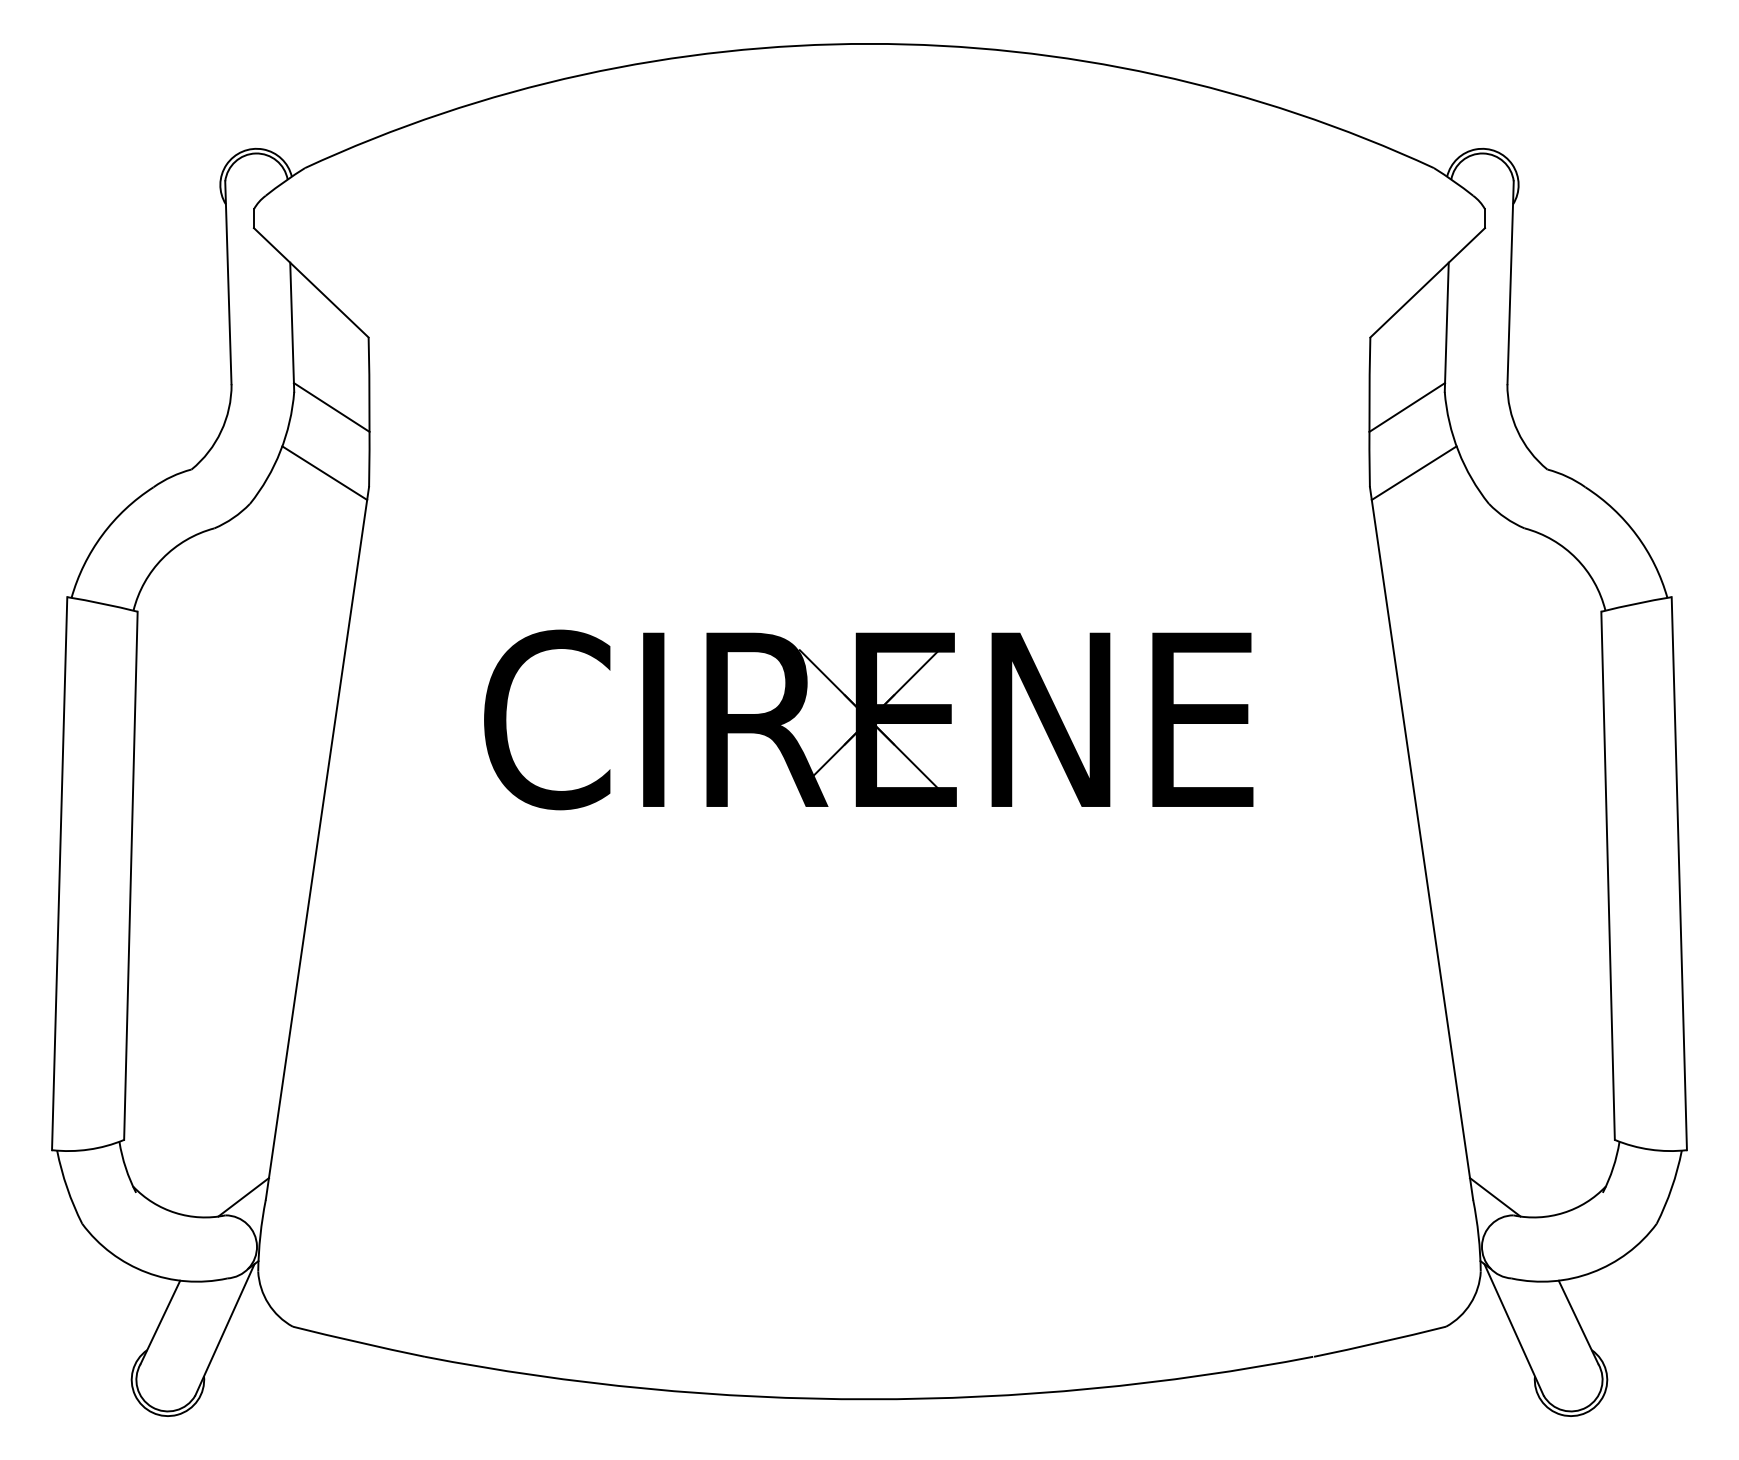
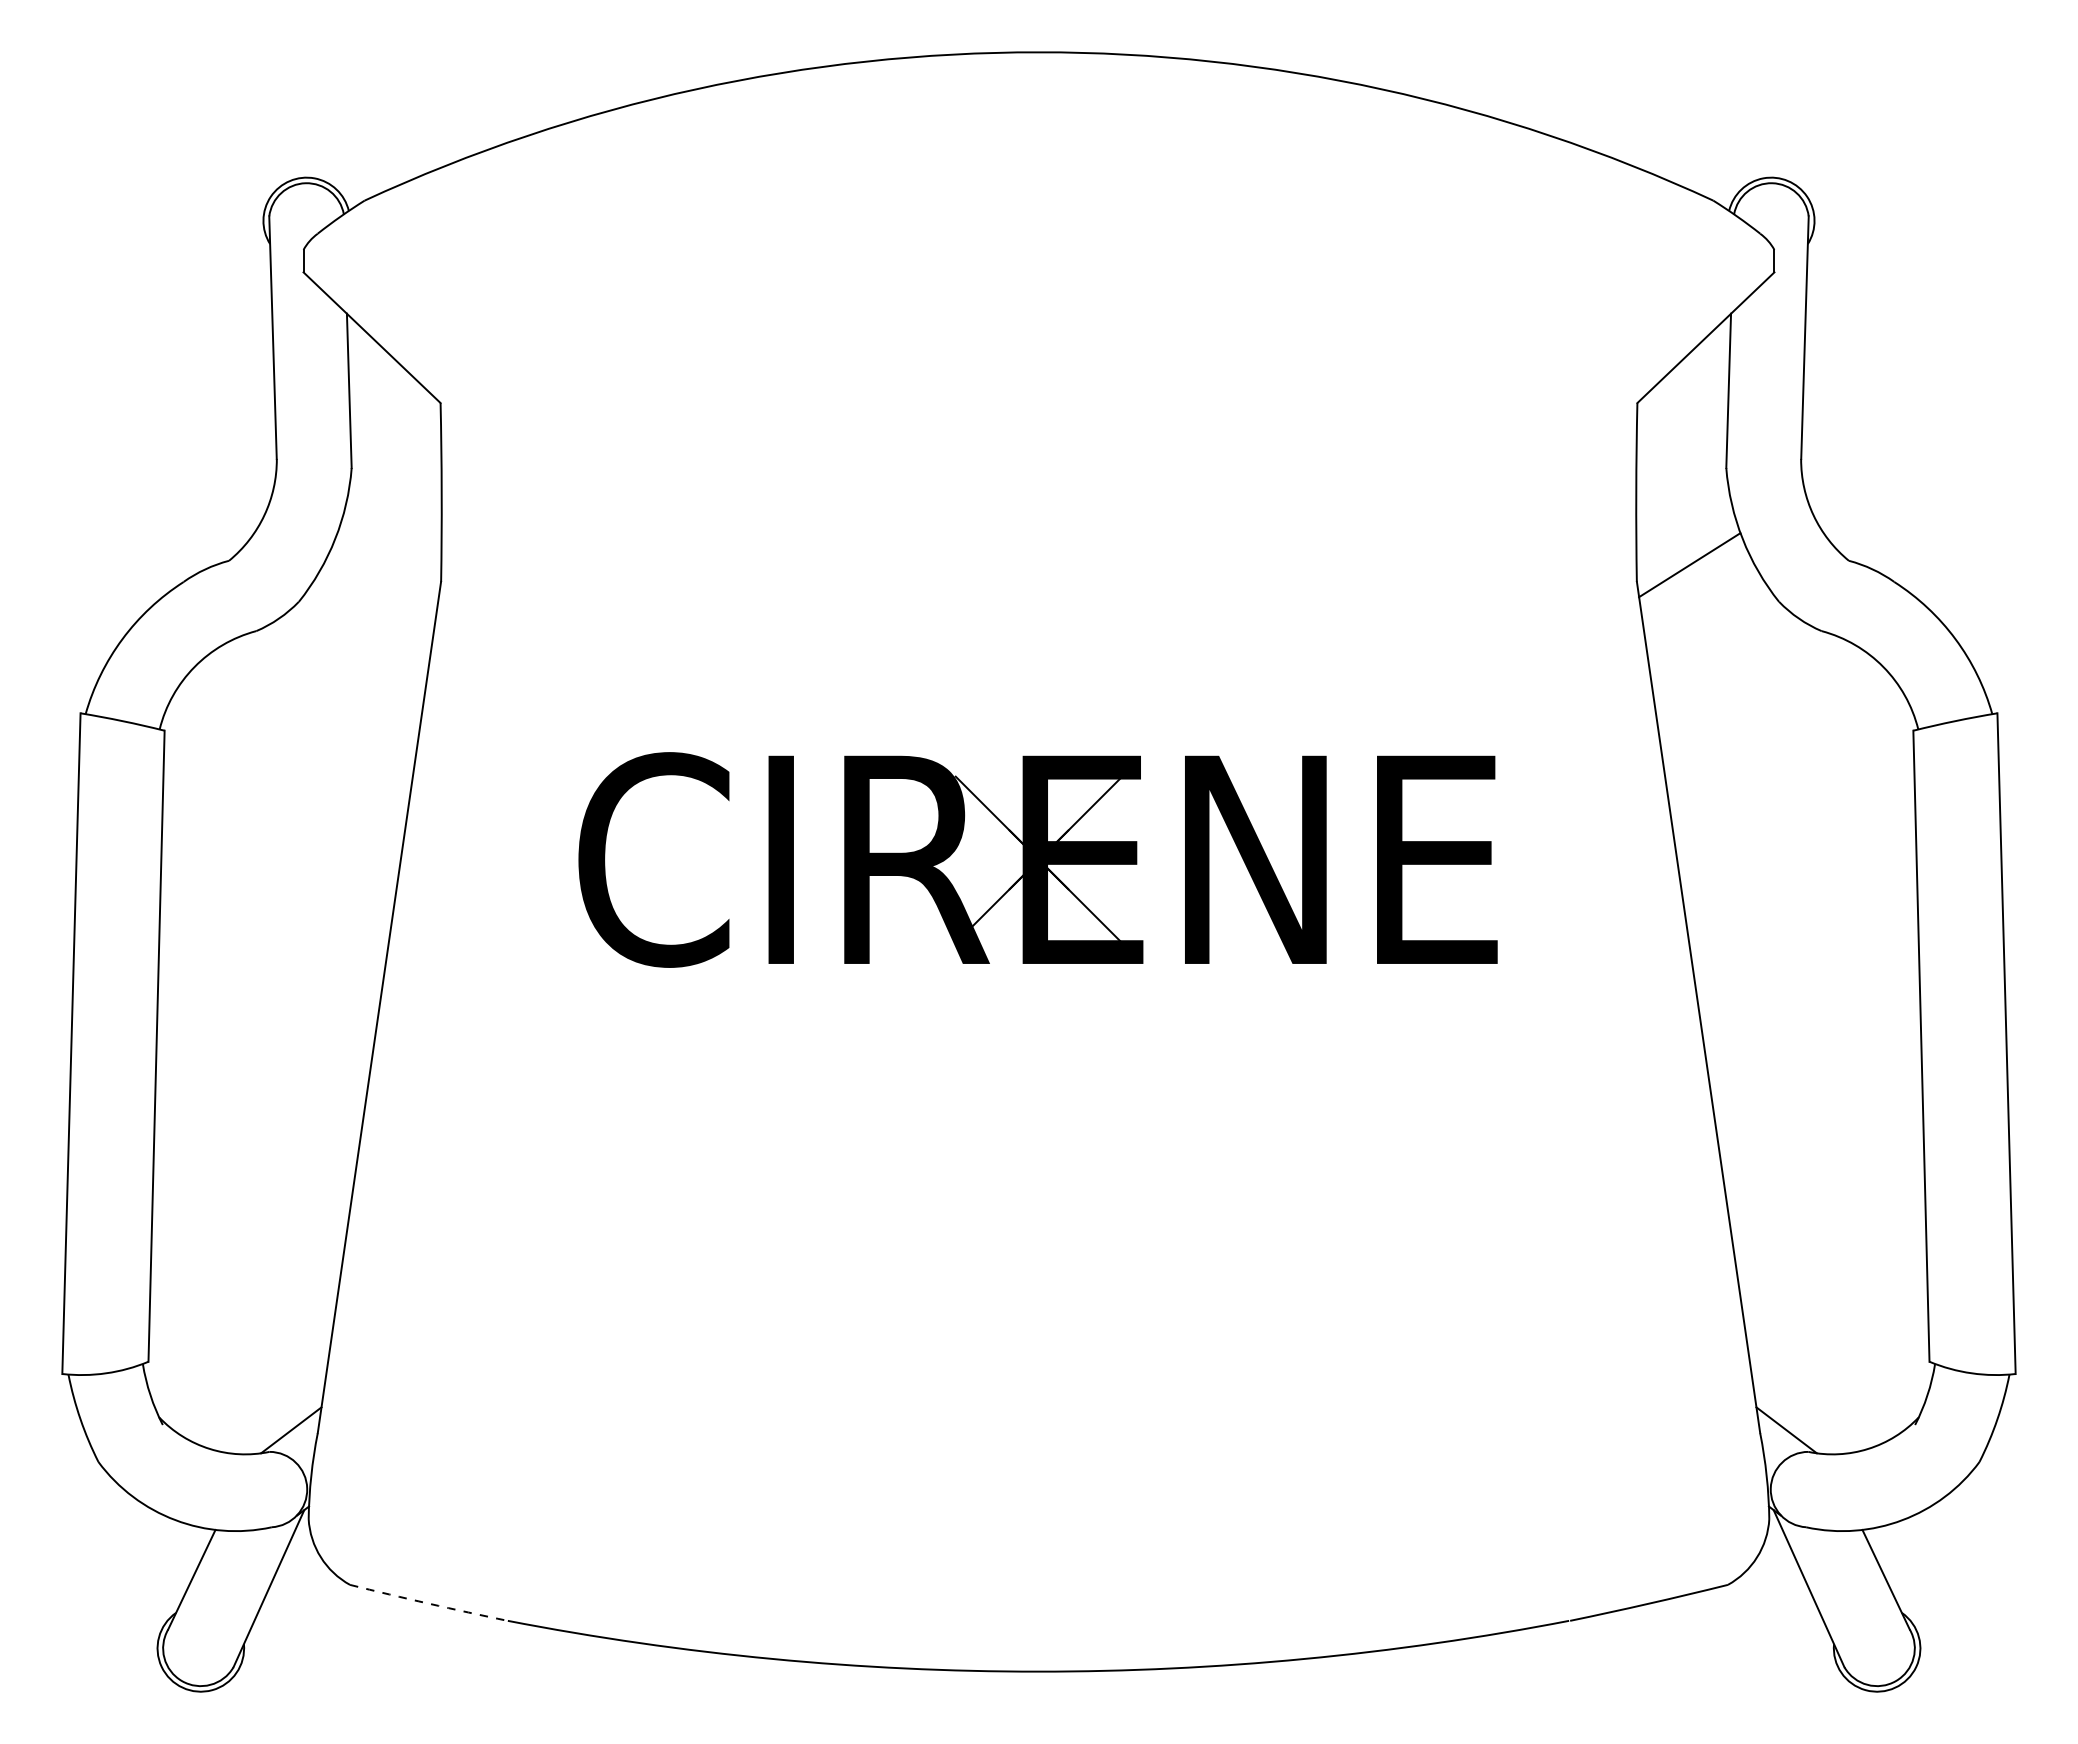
line: (331, 407) -> (396, 486), removed
line: (1407, 407) -> (1681, 486), removed
line: (324, 473) -> (387, 565), removed
arc: (358, 1342) -> (428, 1603), solid -> dashed

